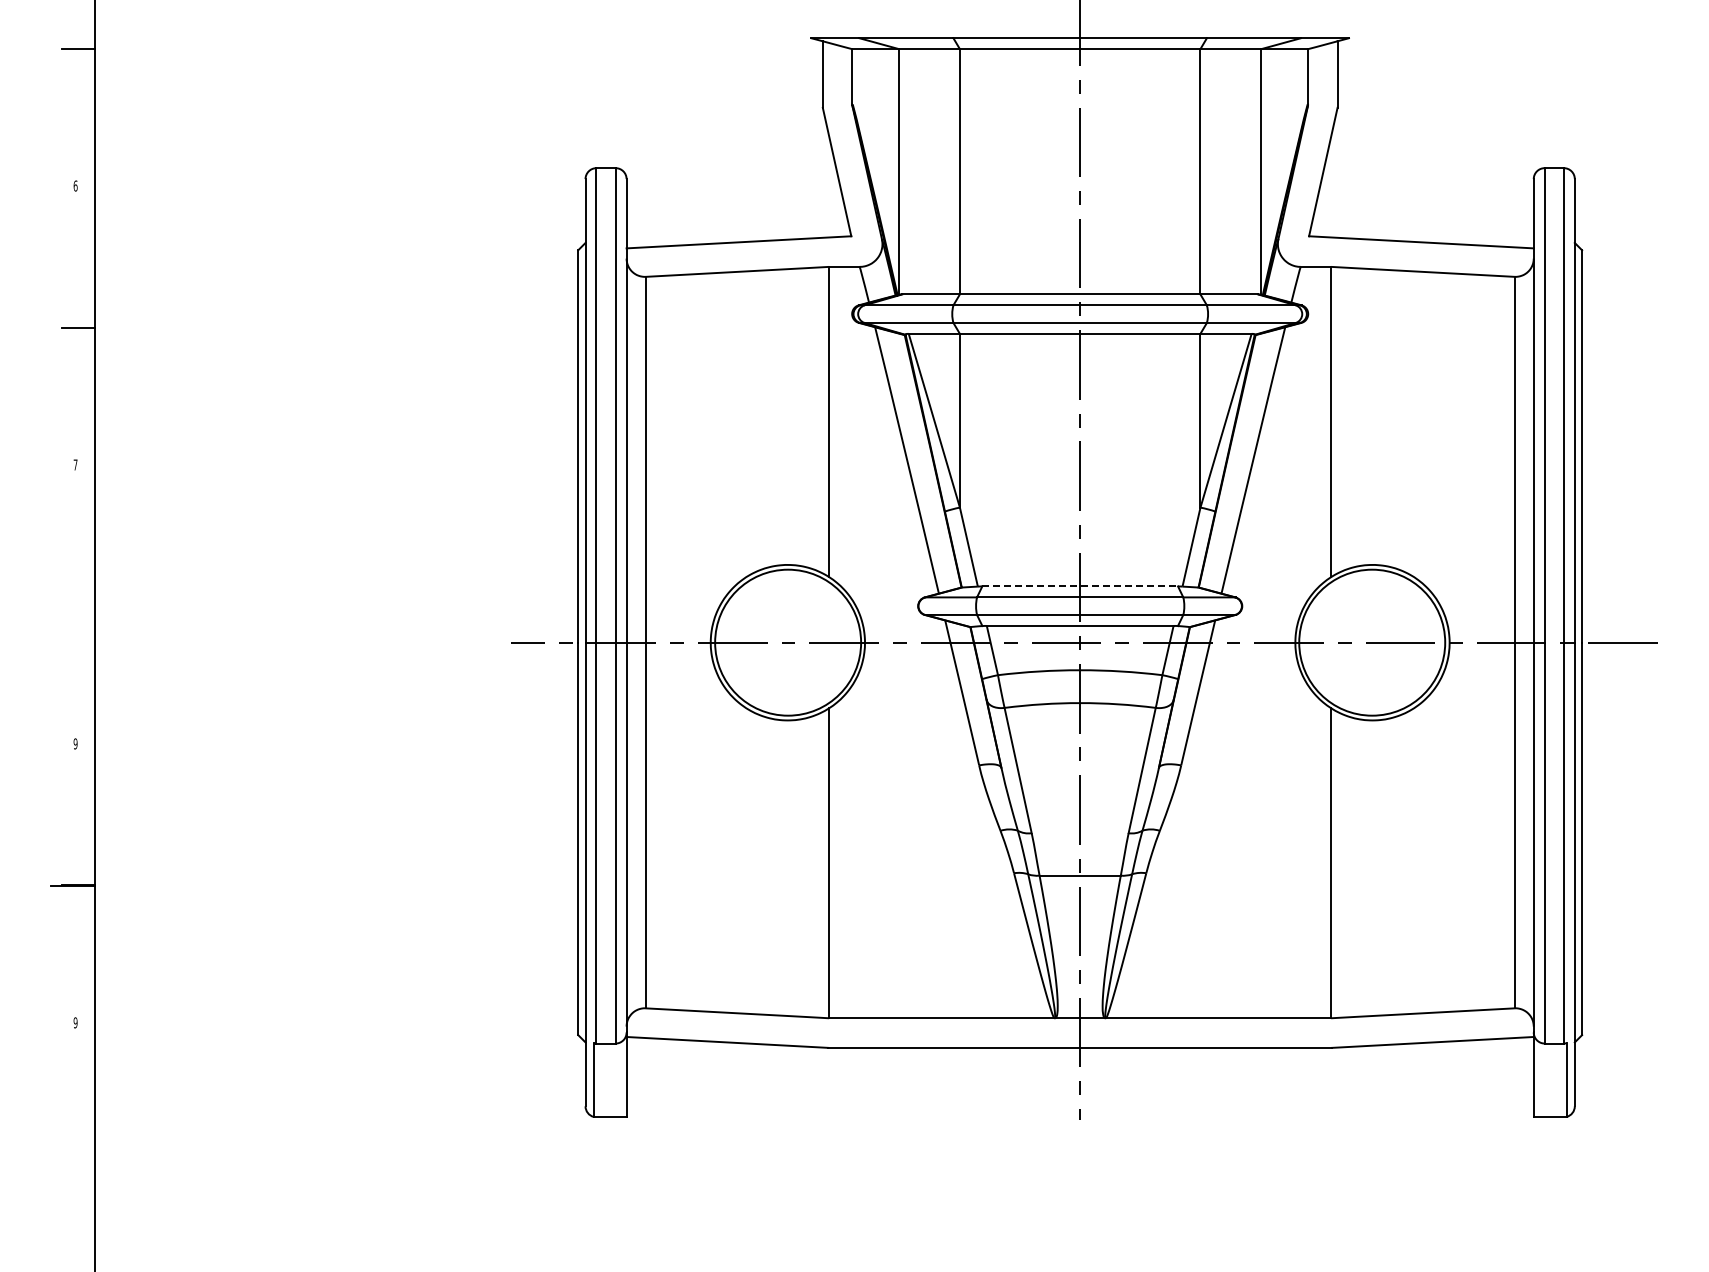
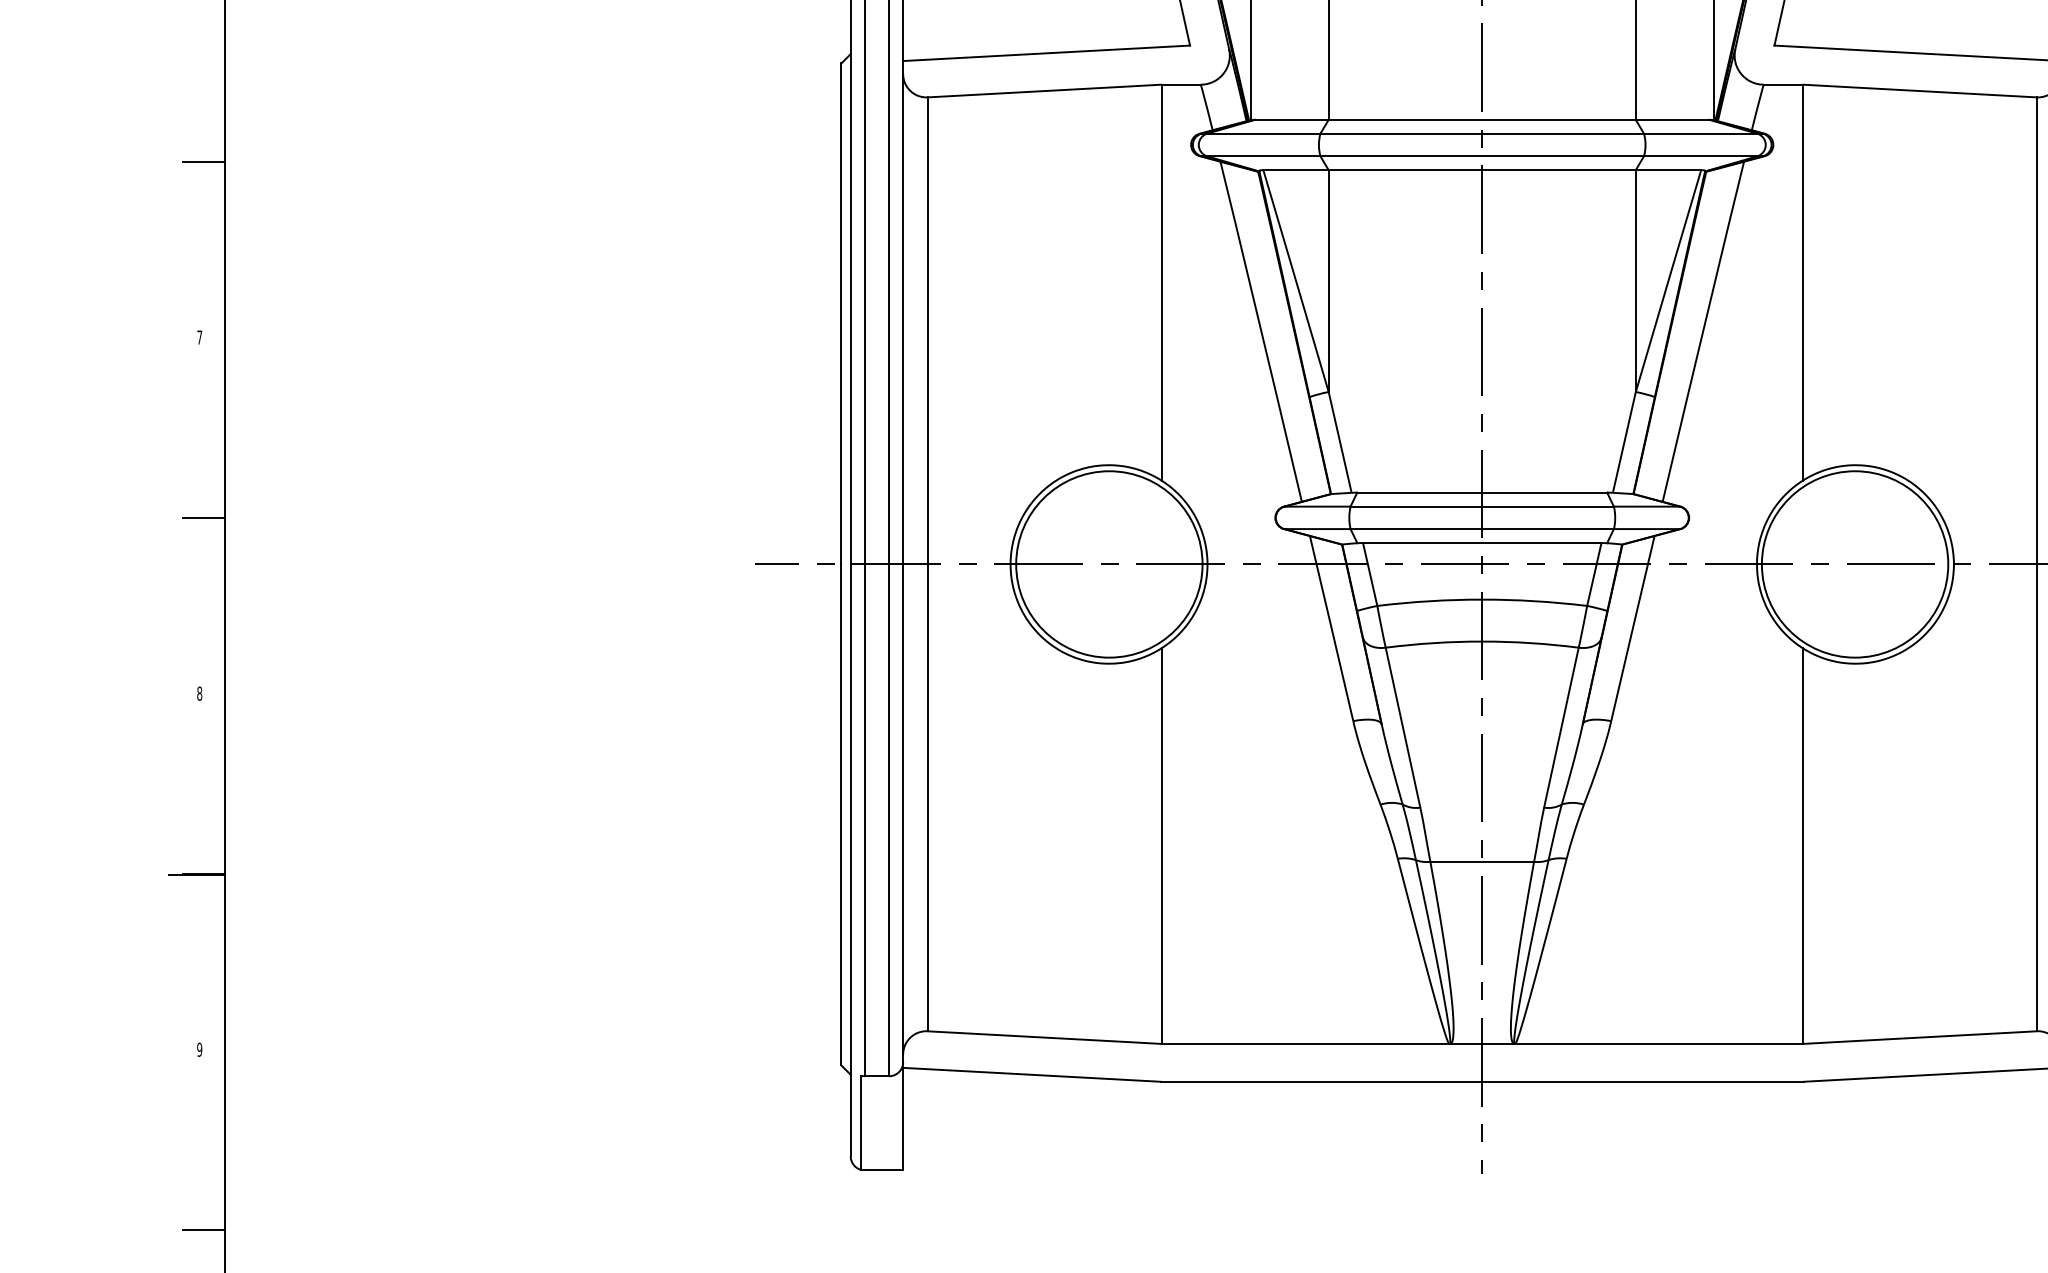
line: (1080, 586) -> (1482, 492), dashed -> solid
line: (78, 606) -> (203, 518), added
text: (75, 743) -> (199, 693), 9 -> 8
line: (78, 1164) -> (203, 1230), added

